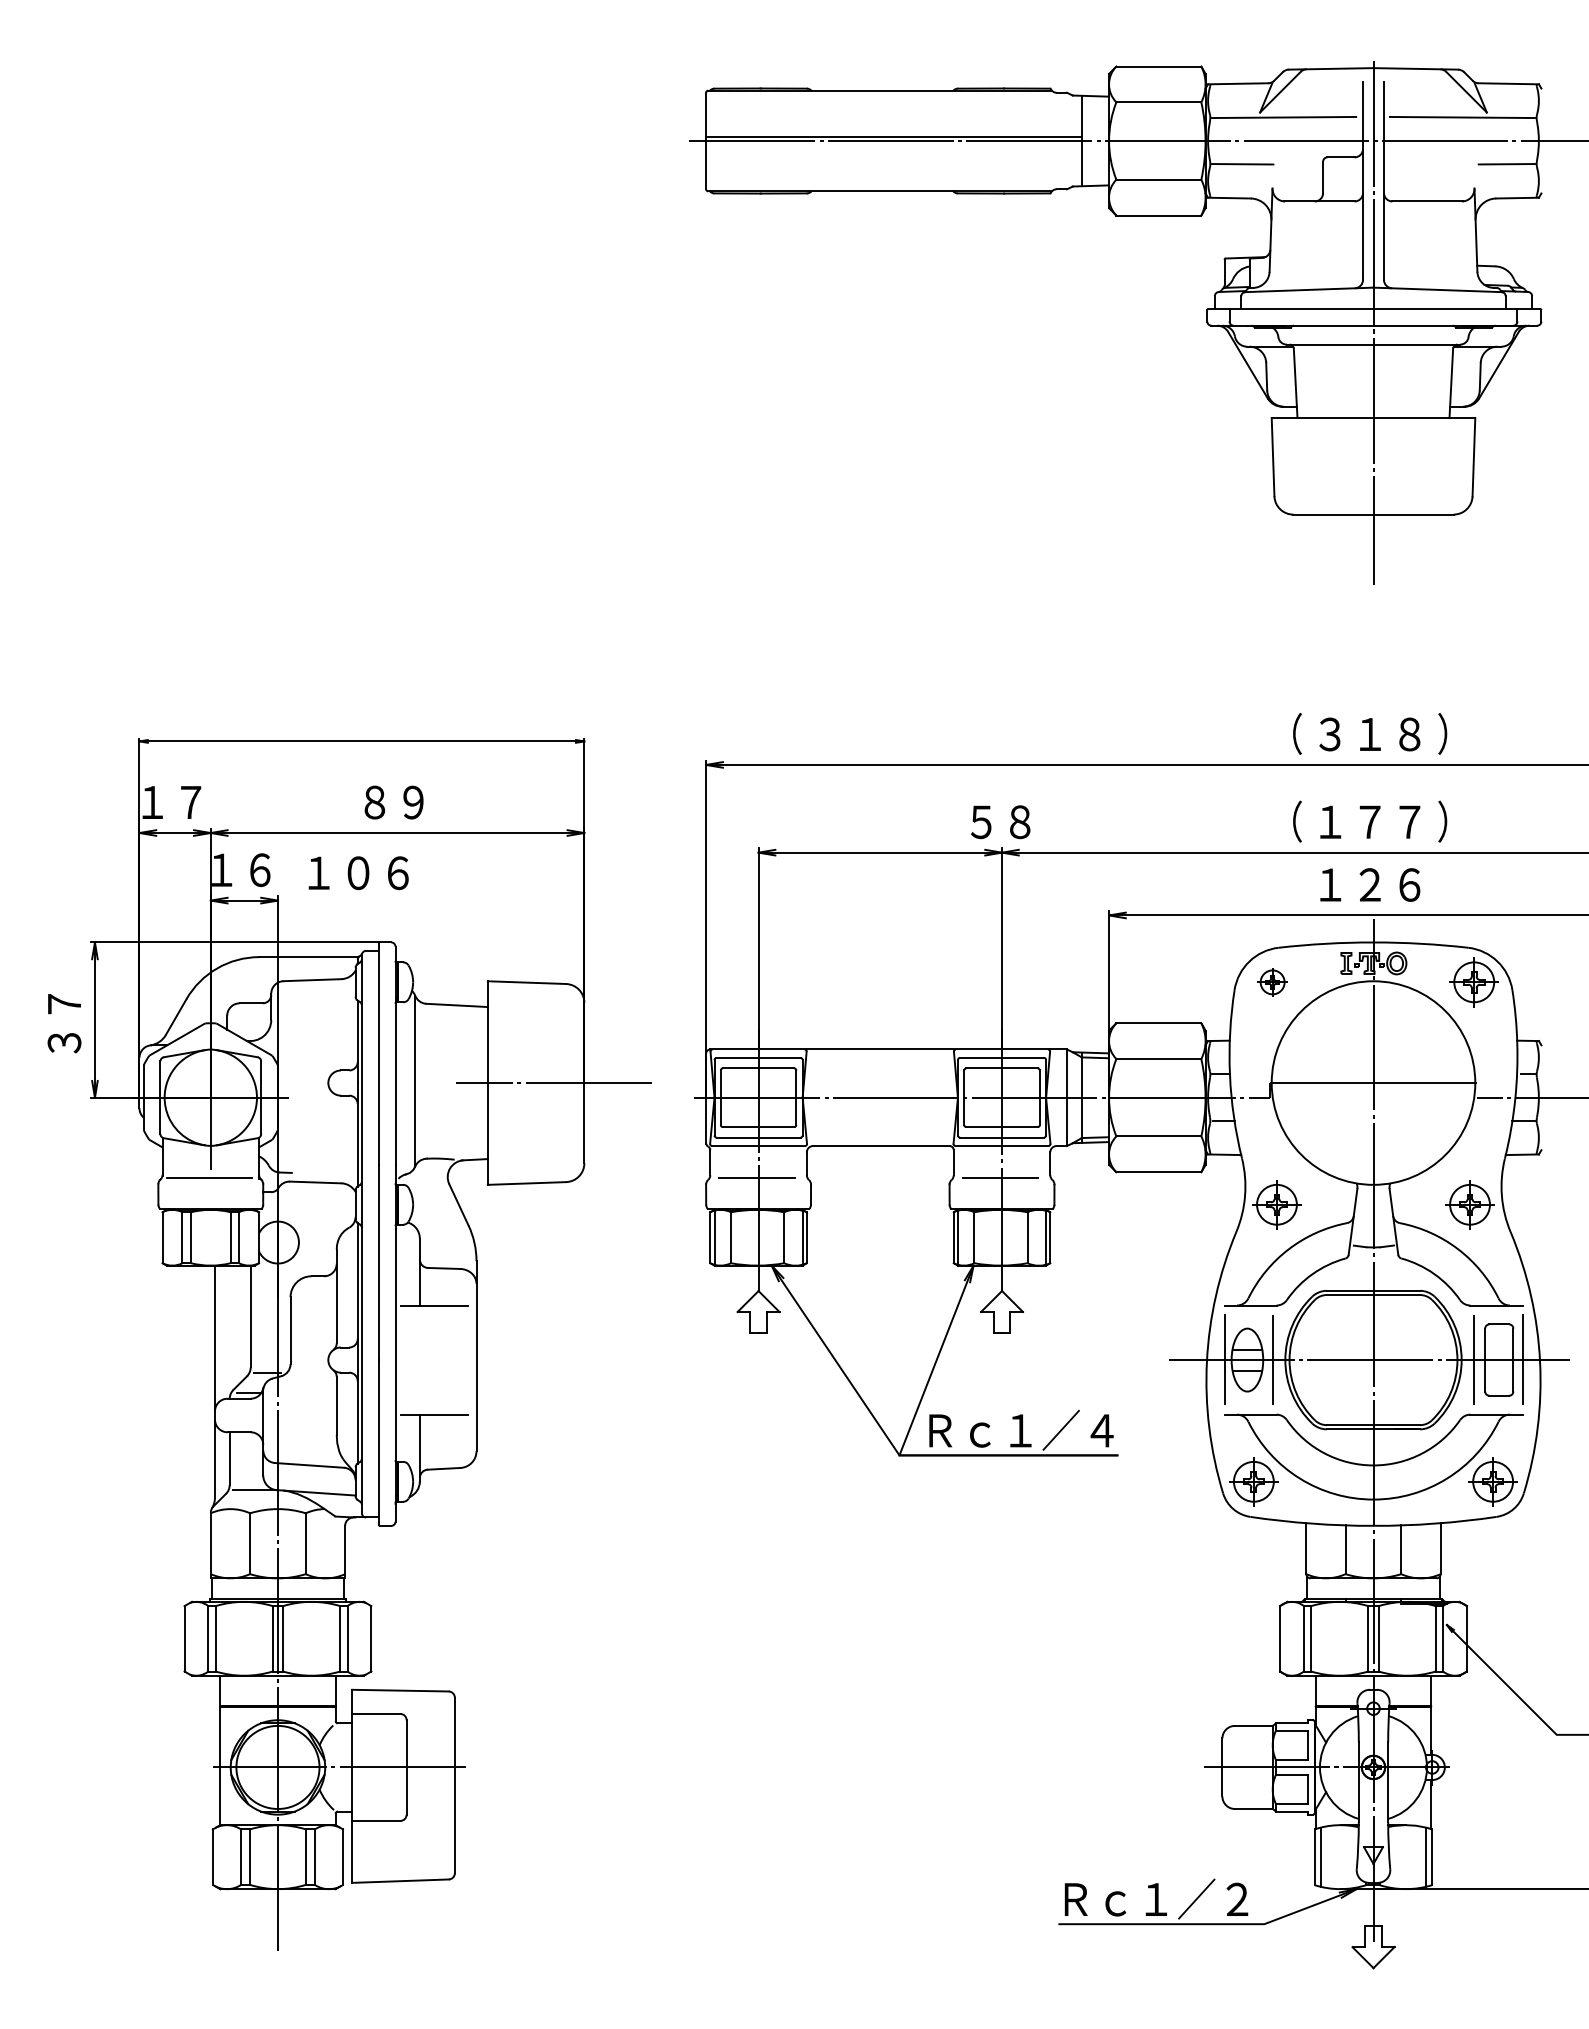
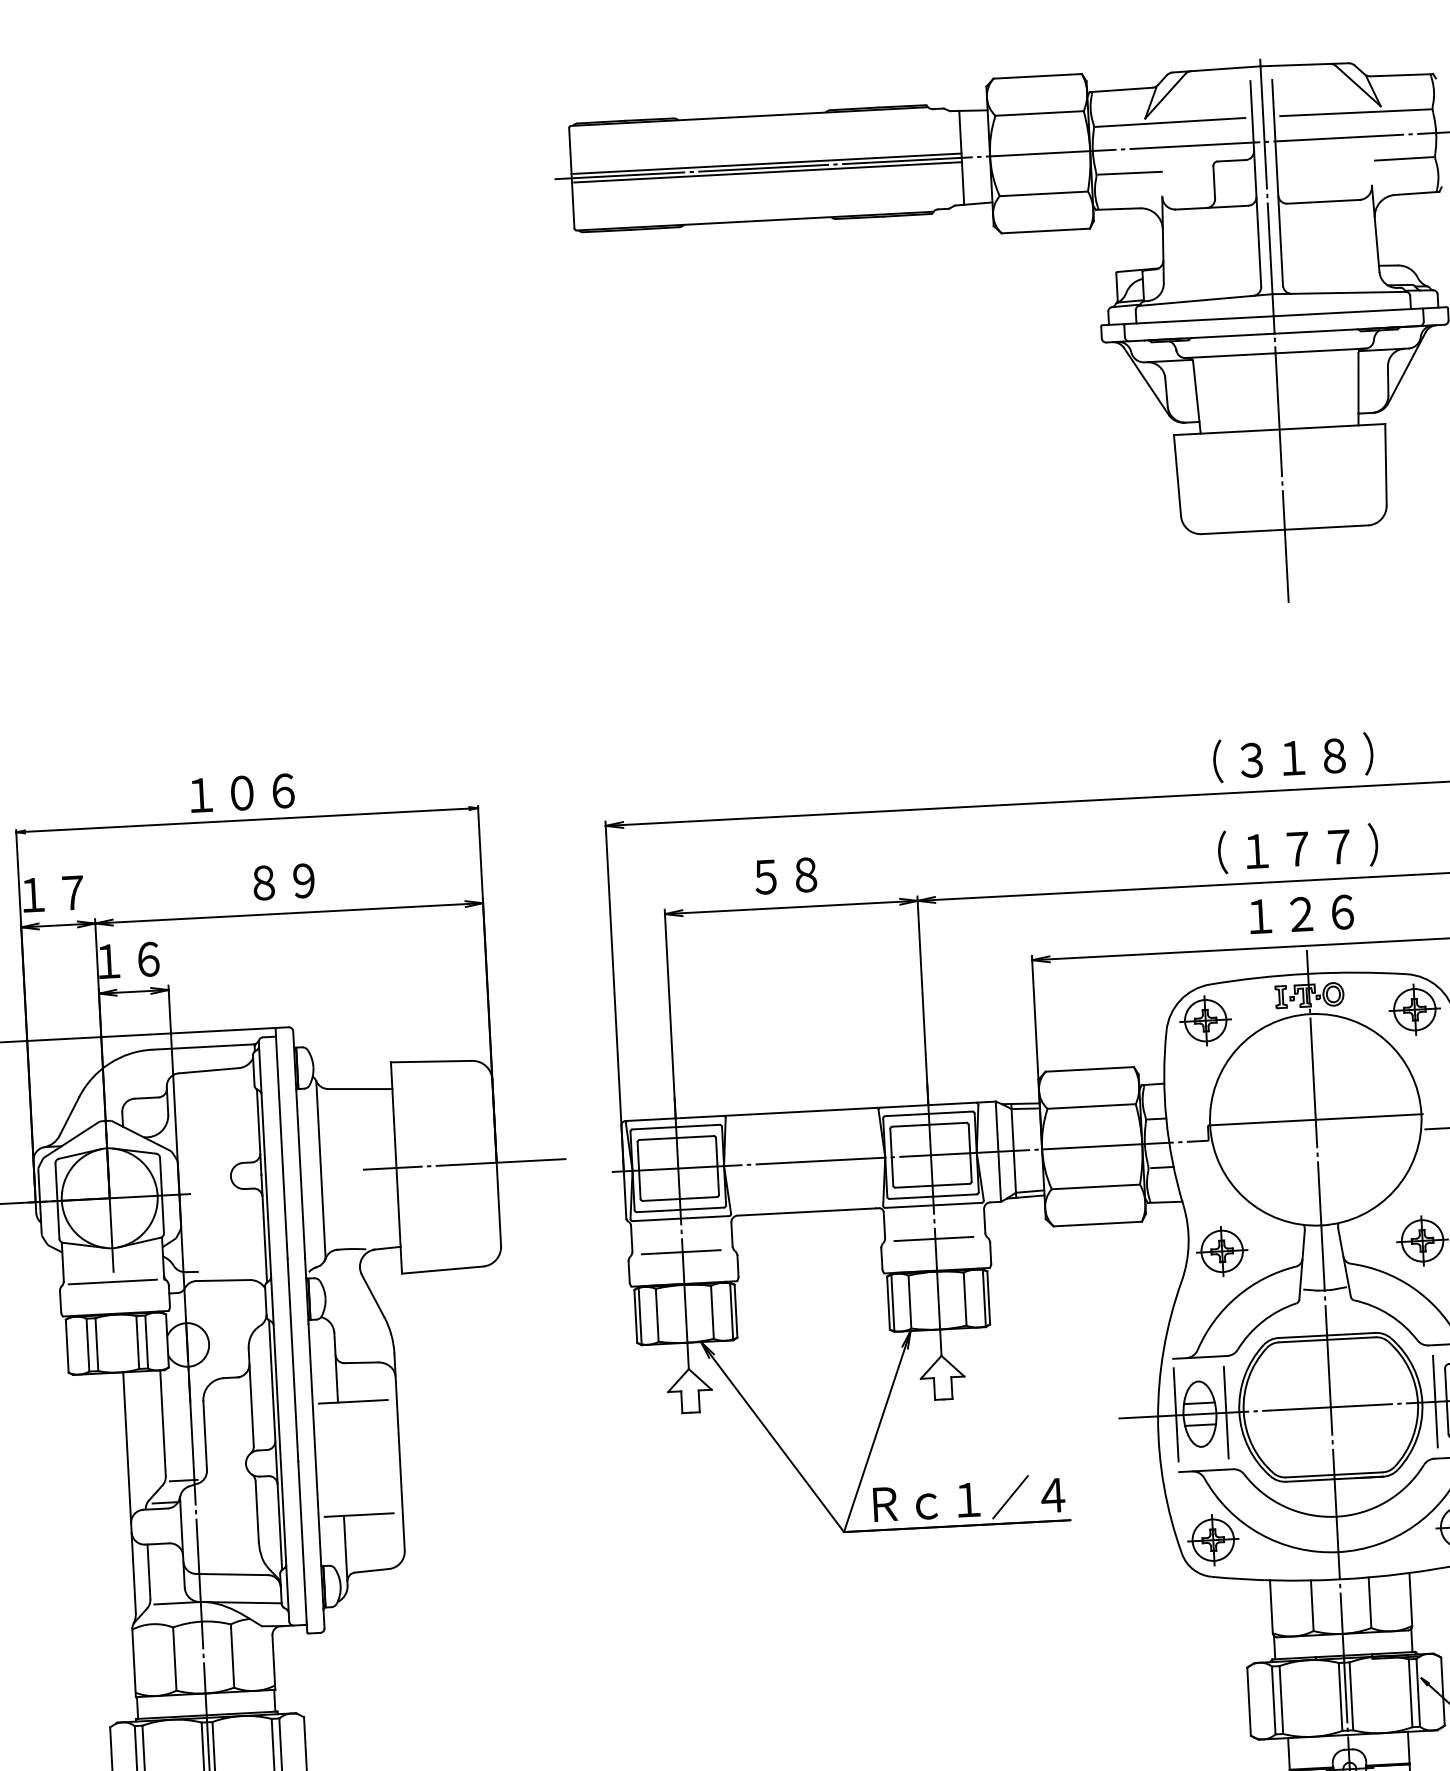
line: (894, 145) -> (767, 172), added
text: (1000, 822) -> (785, 876), moved
text: (358, 873) -> (242, 793), moved
part: (1272, 982) -> (1205, 1020), size x1.67

